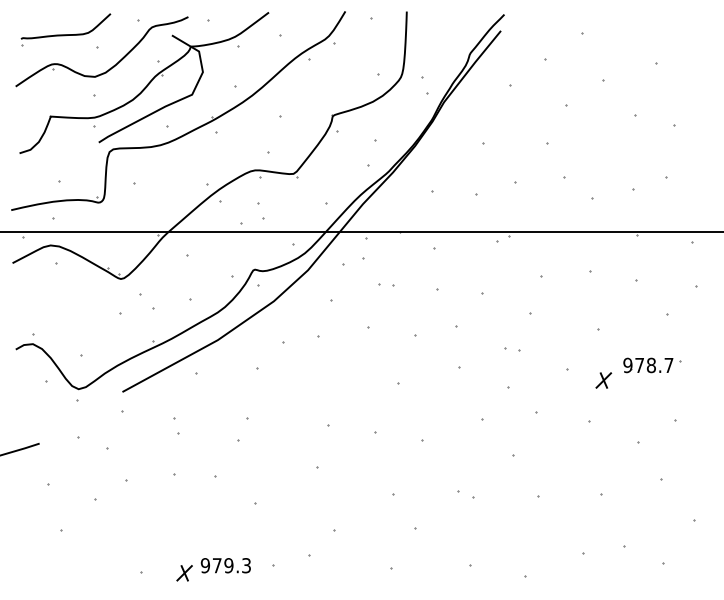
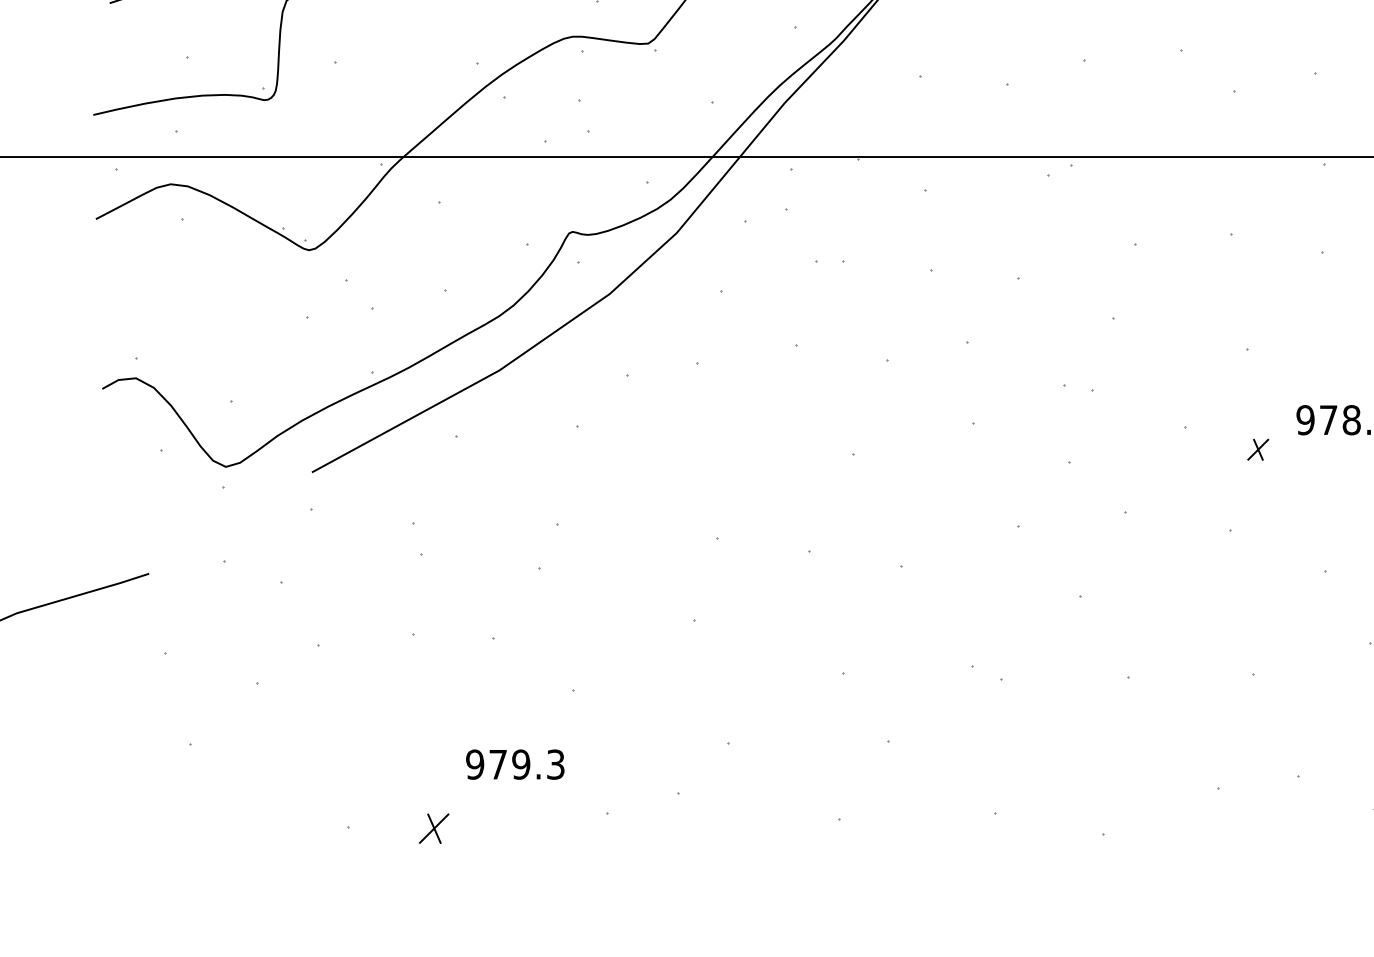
part: (603, 380) -> (1257, 449), size x0.7
text: (225, 565) -> (514, 764), moved

